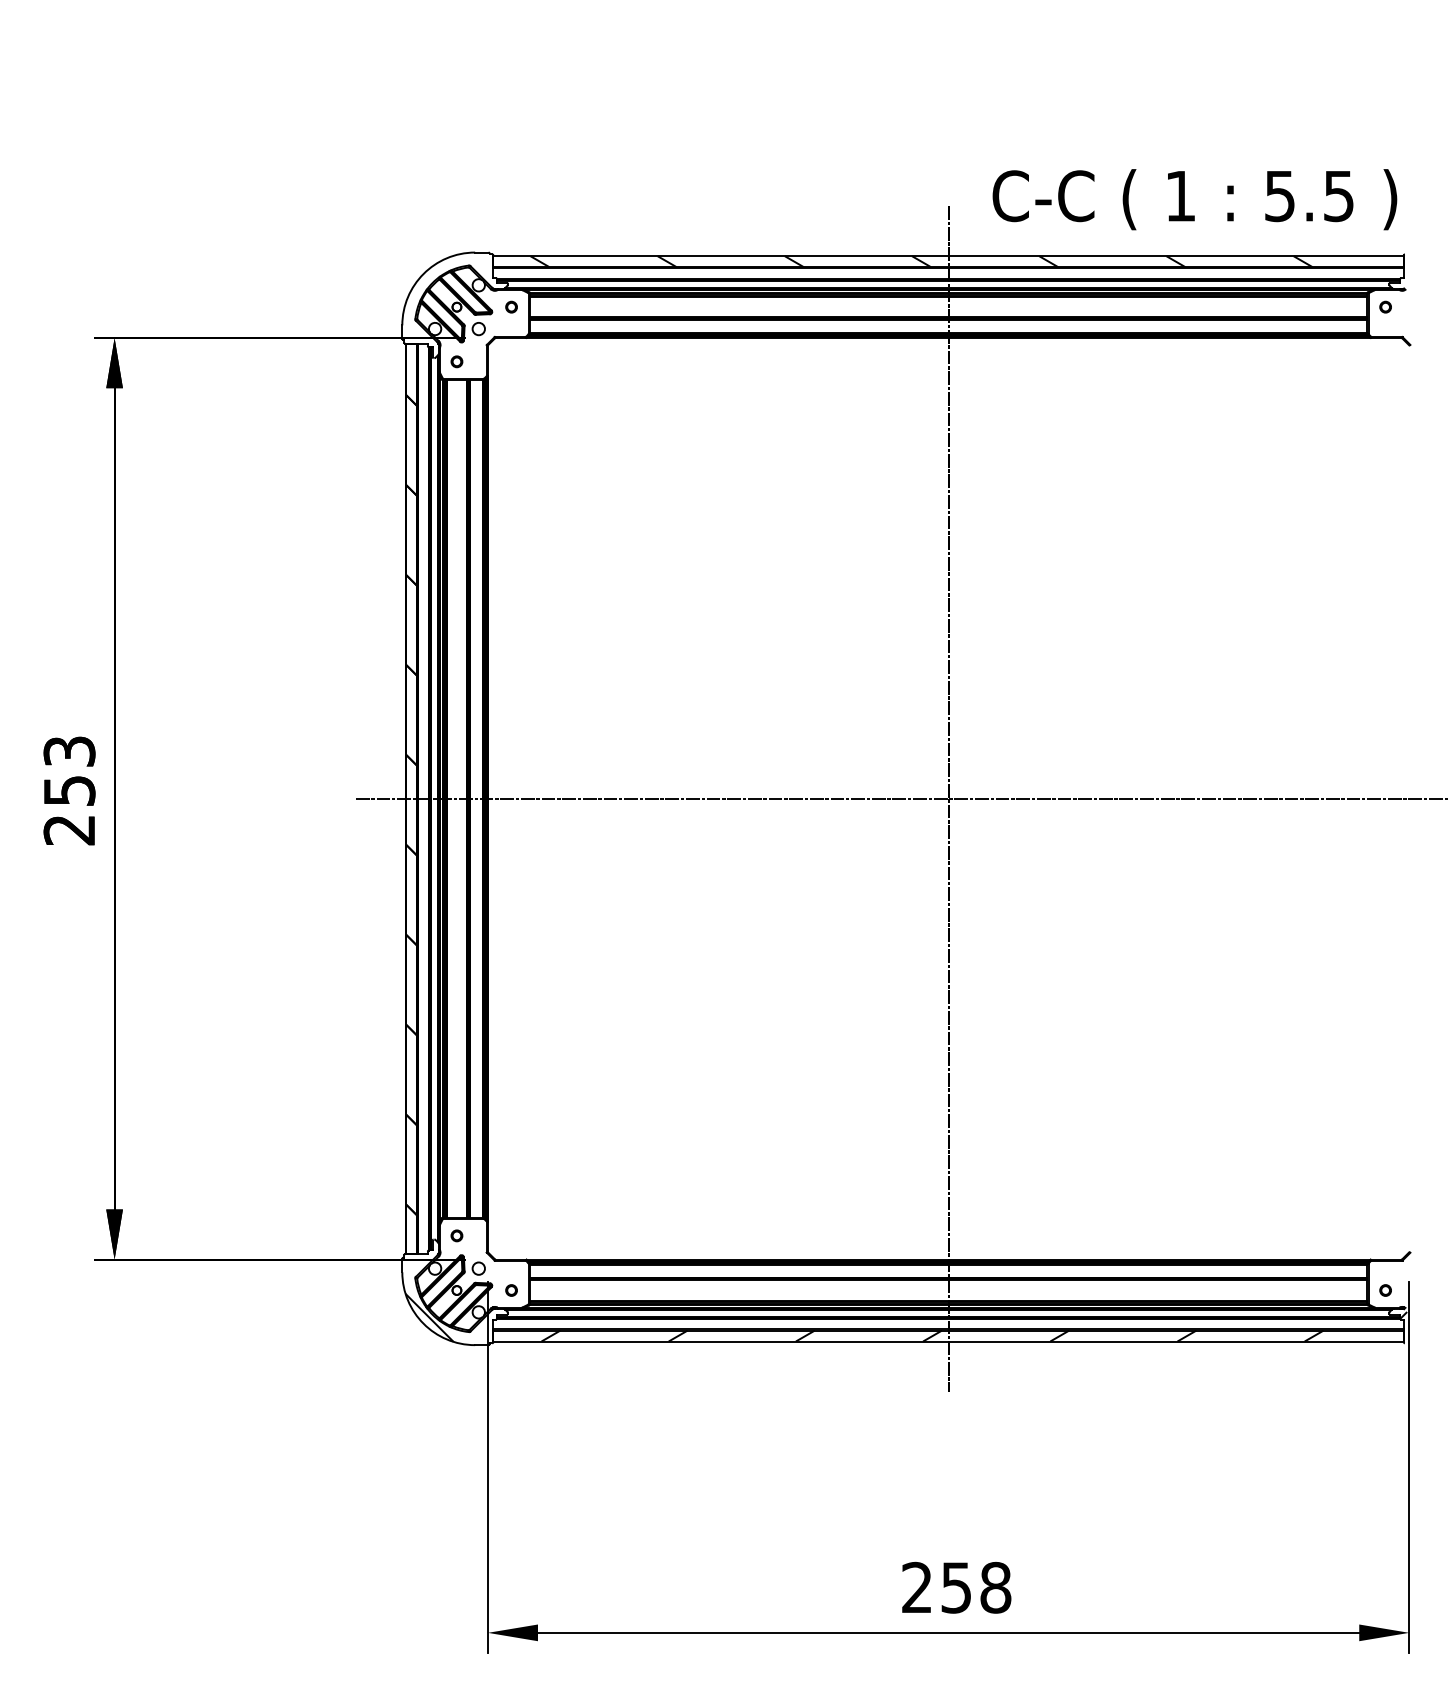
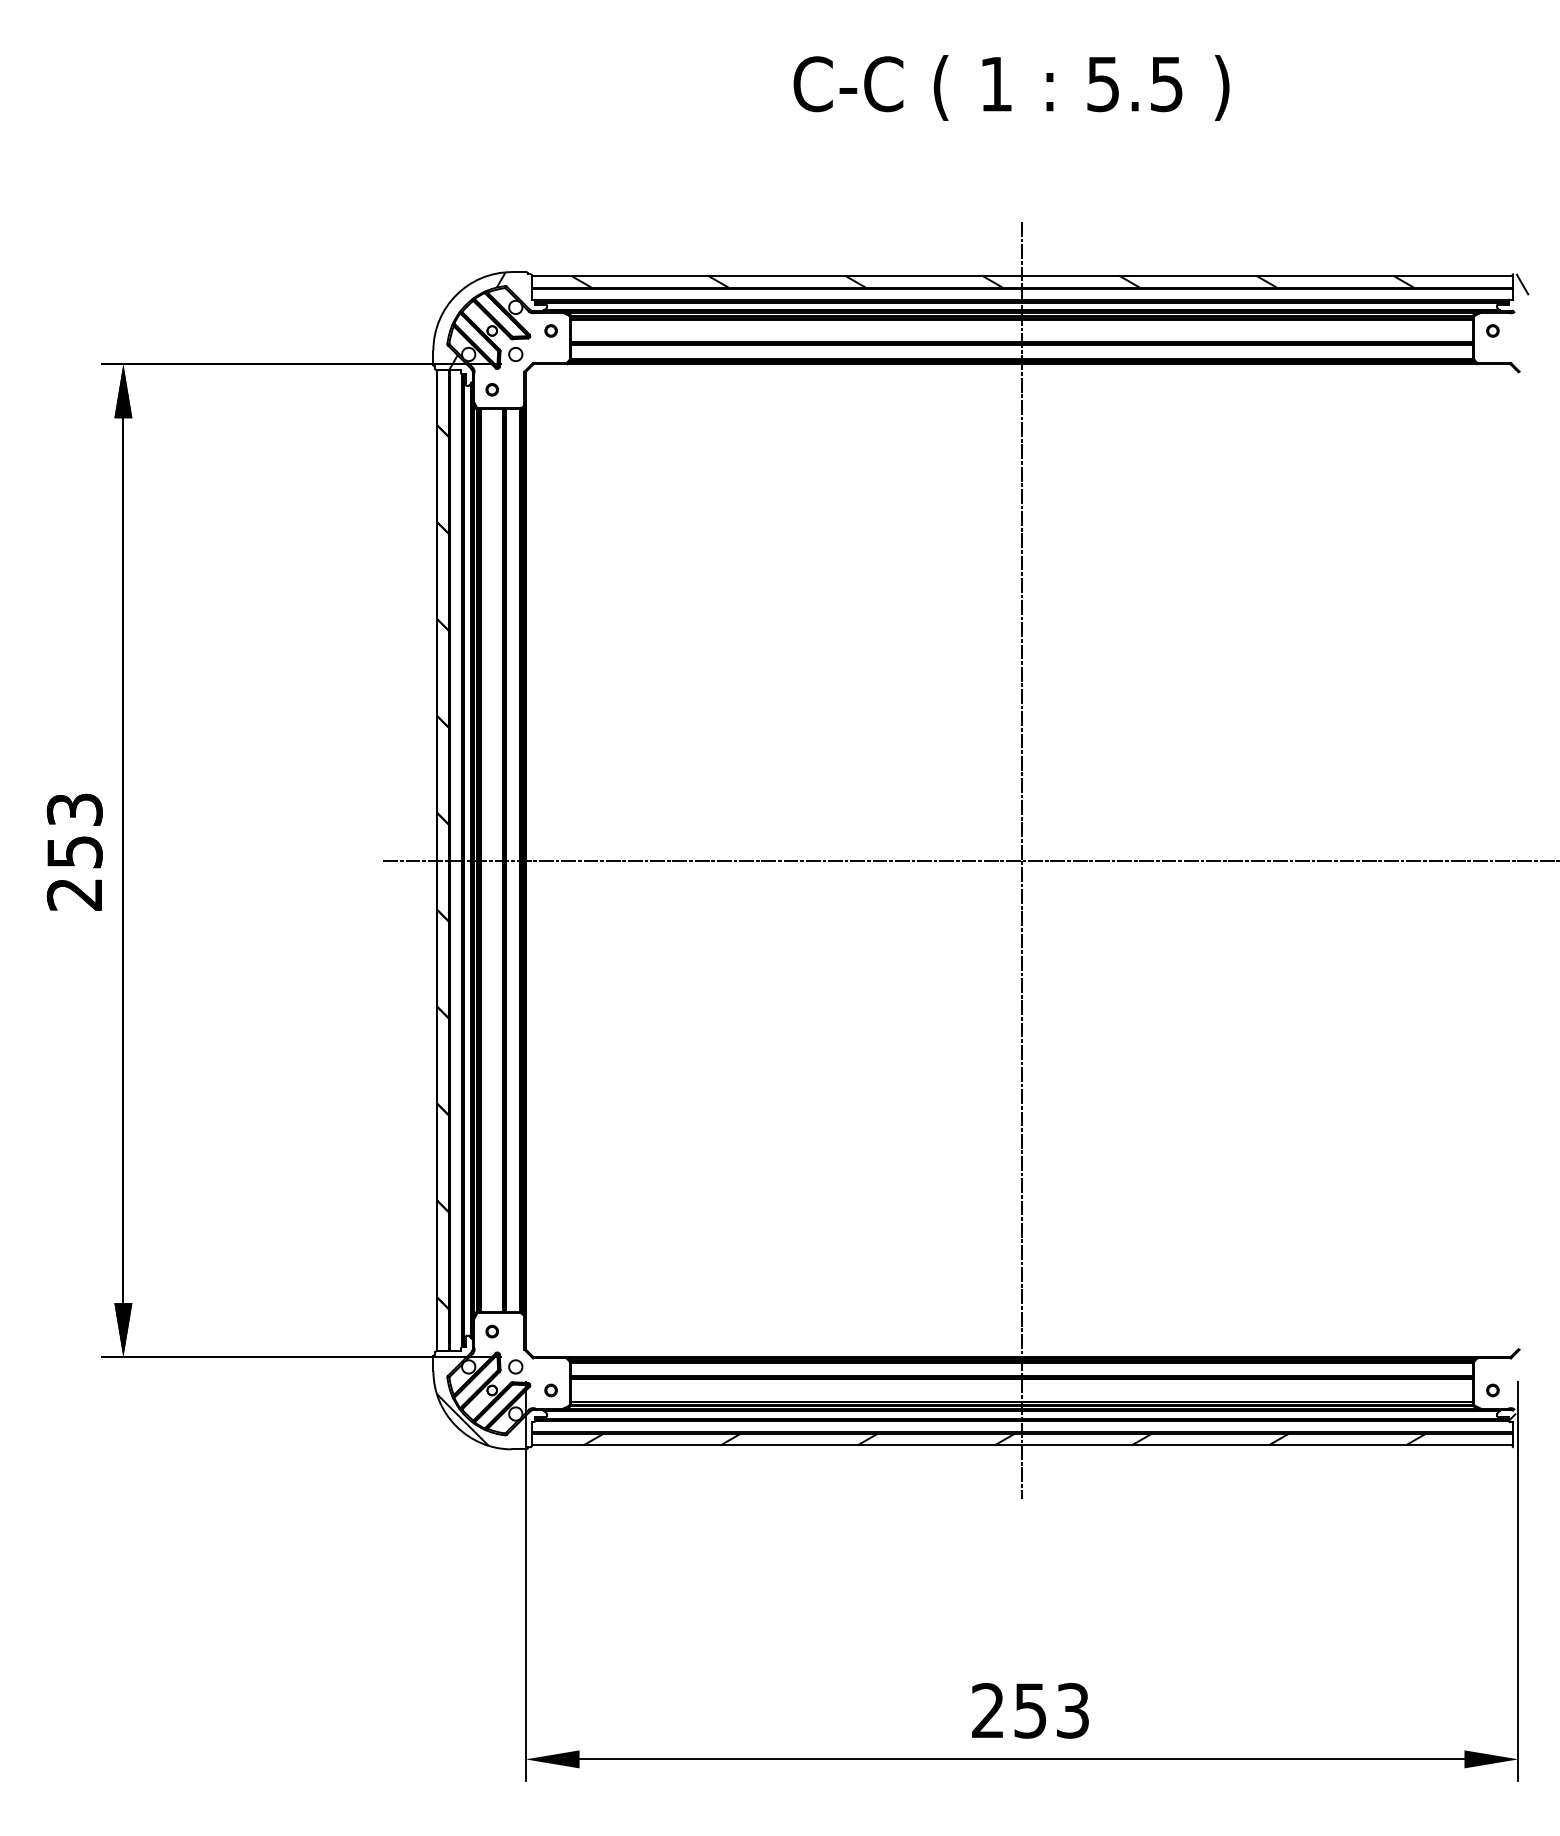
text: (1194, 199) -> (1011, 87), moved
hatch: (1412, 263) -> (1521, 283), added
hatch: (442, 297) -> (476, 320), added
text: (995, 1587) -> (1072, 1710), 258 -> 253

